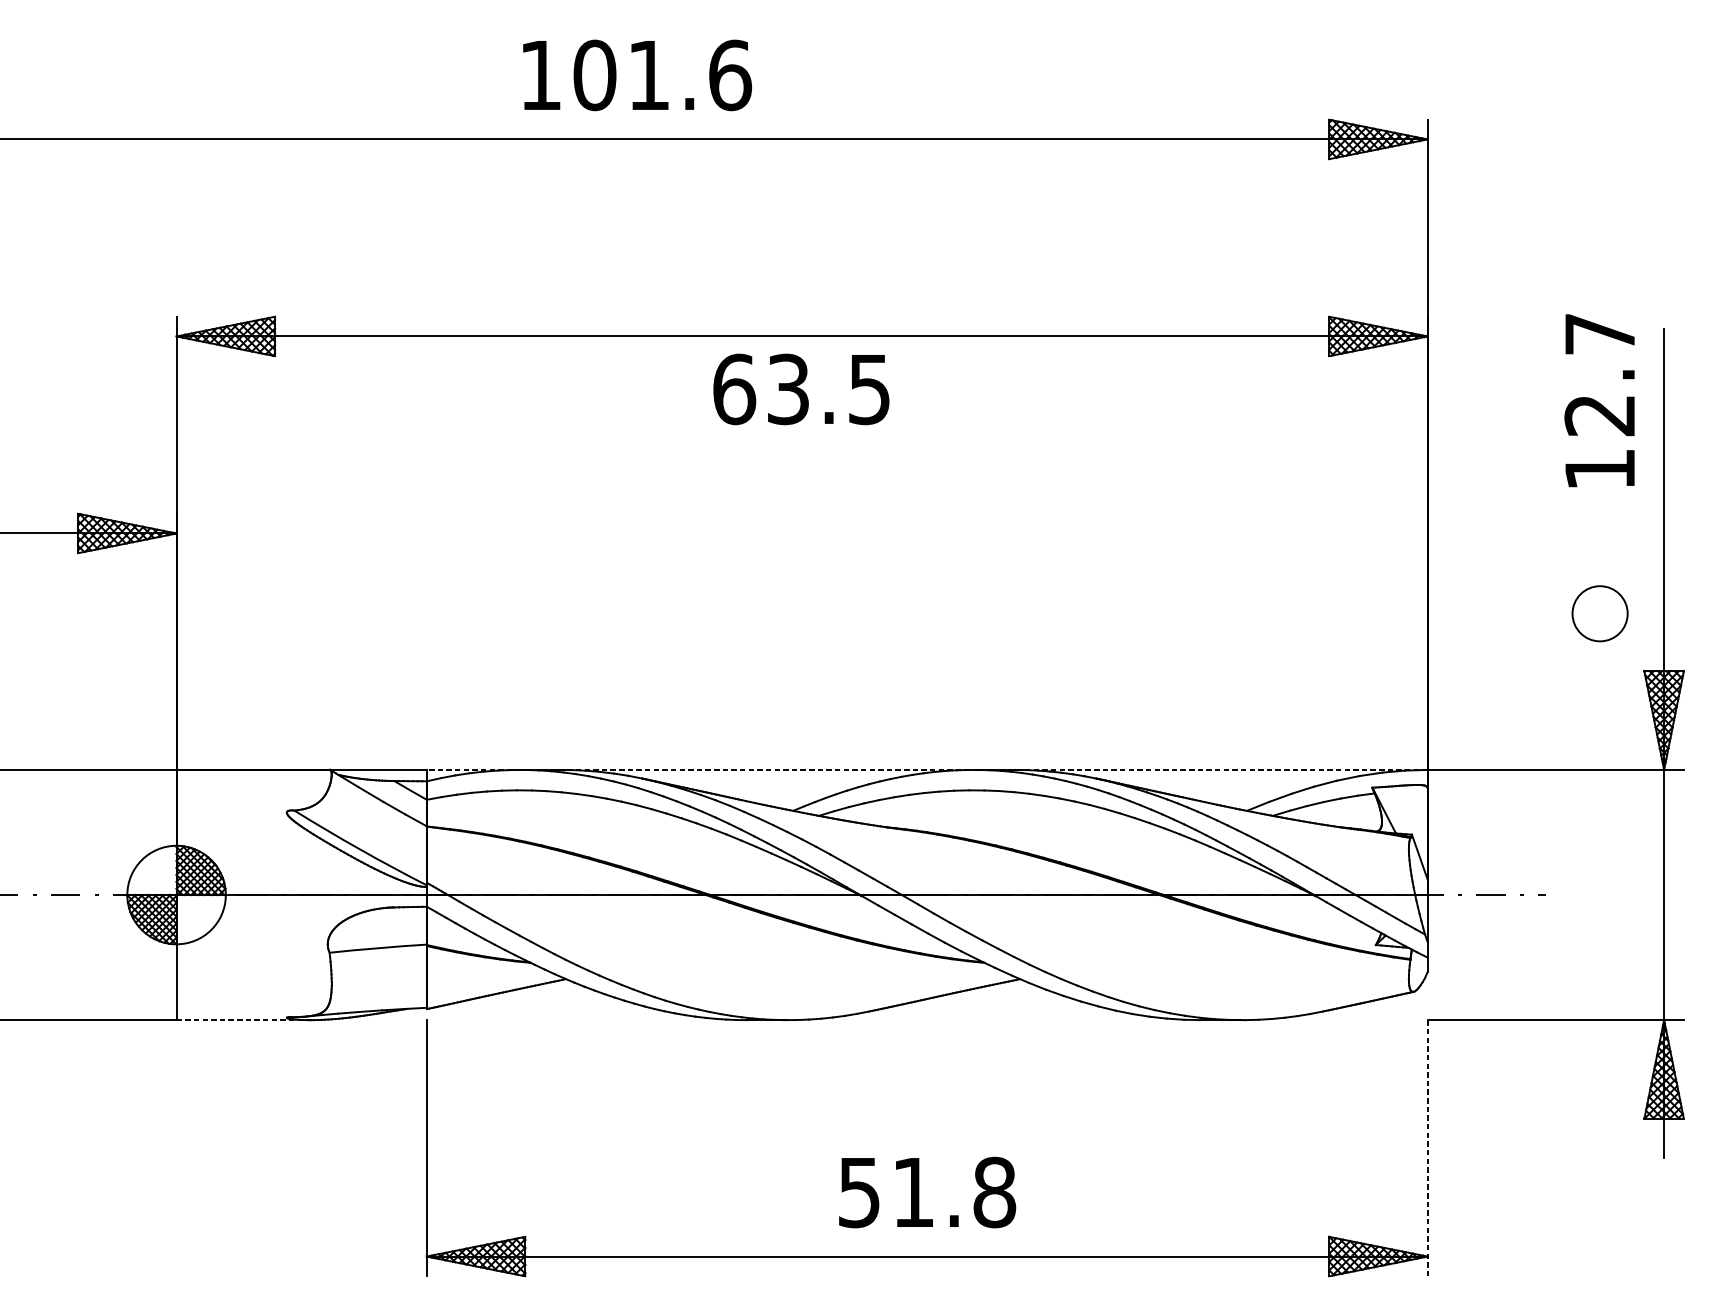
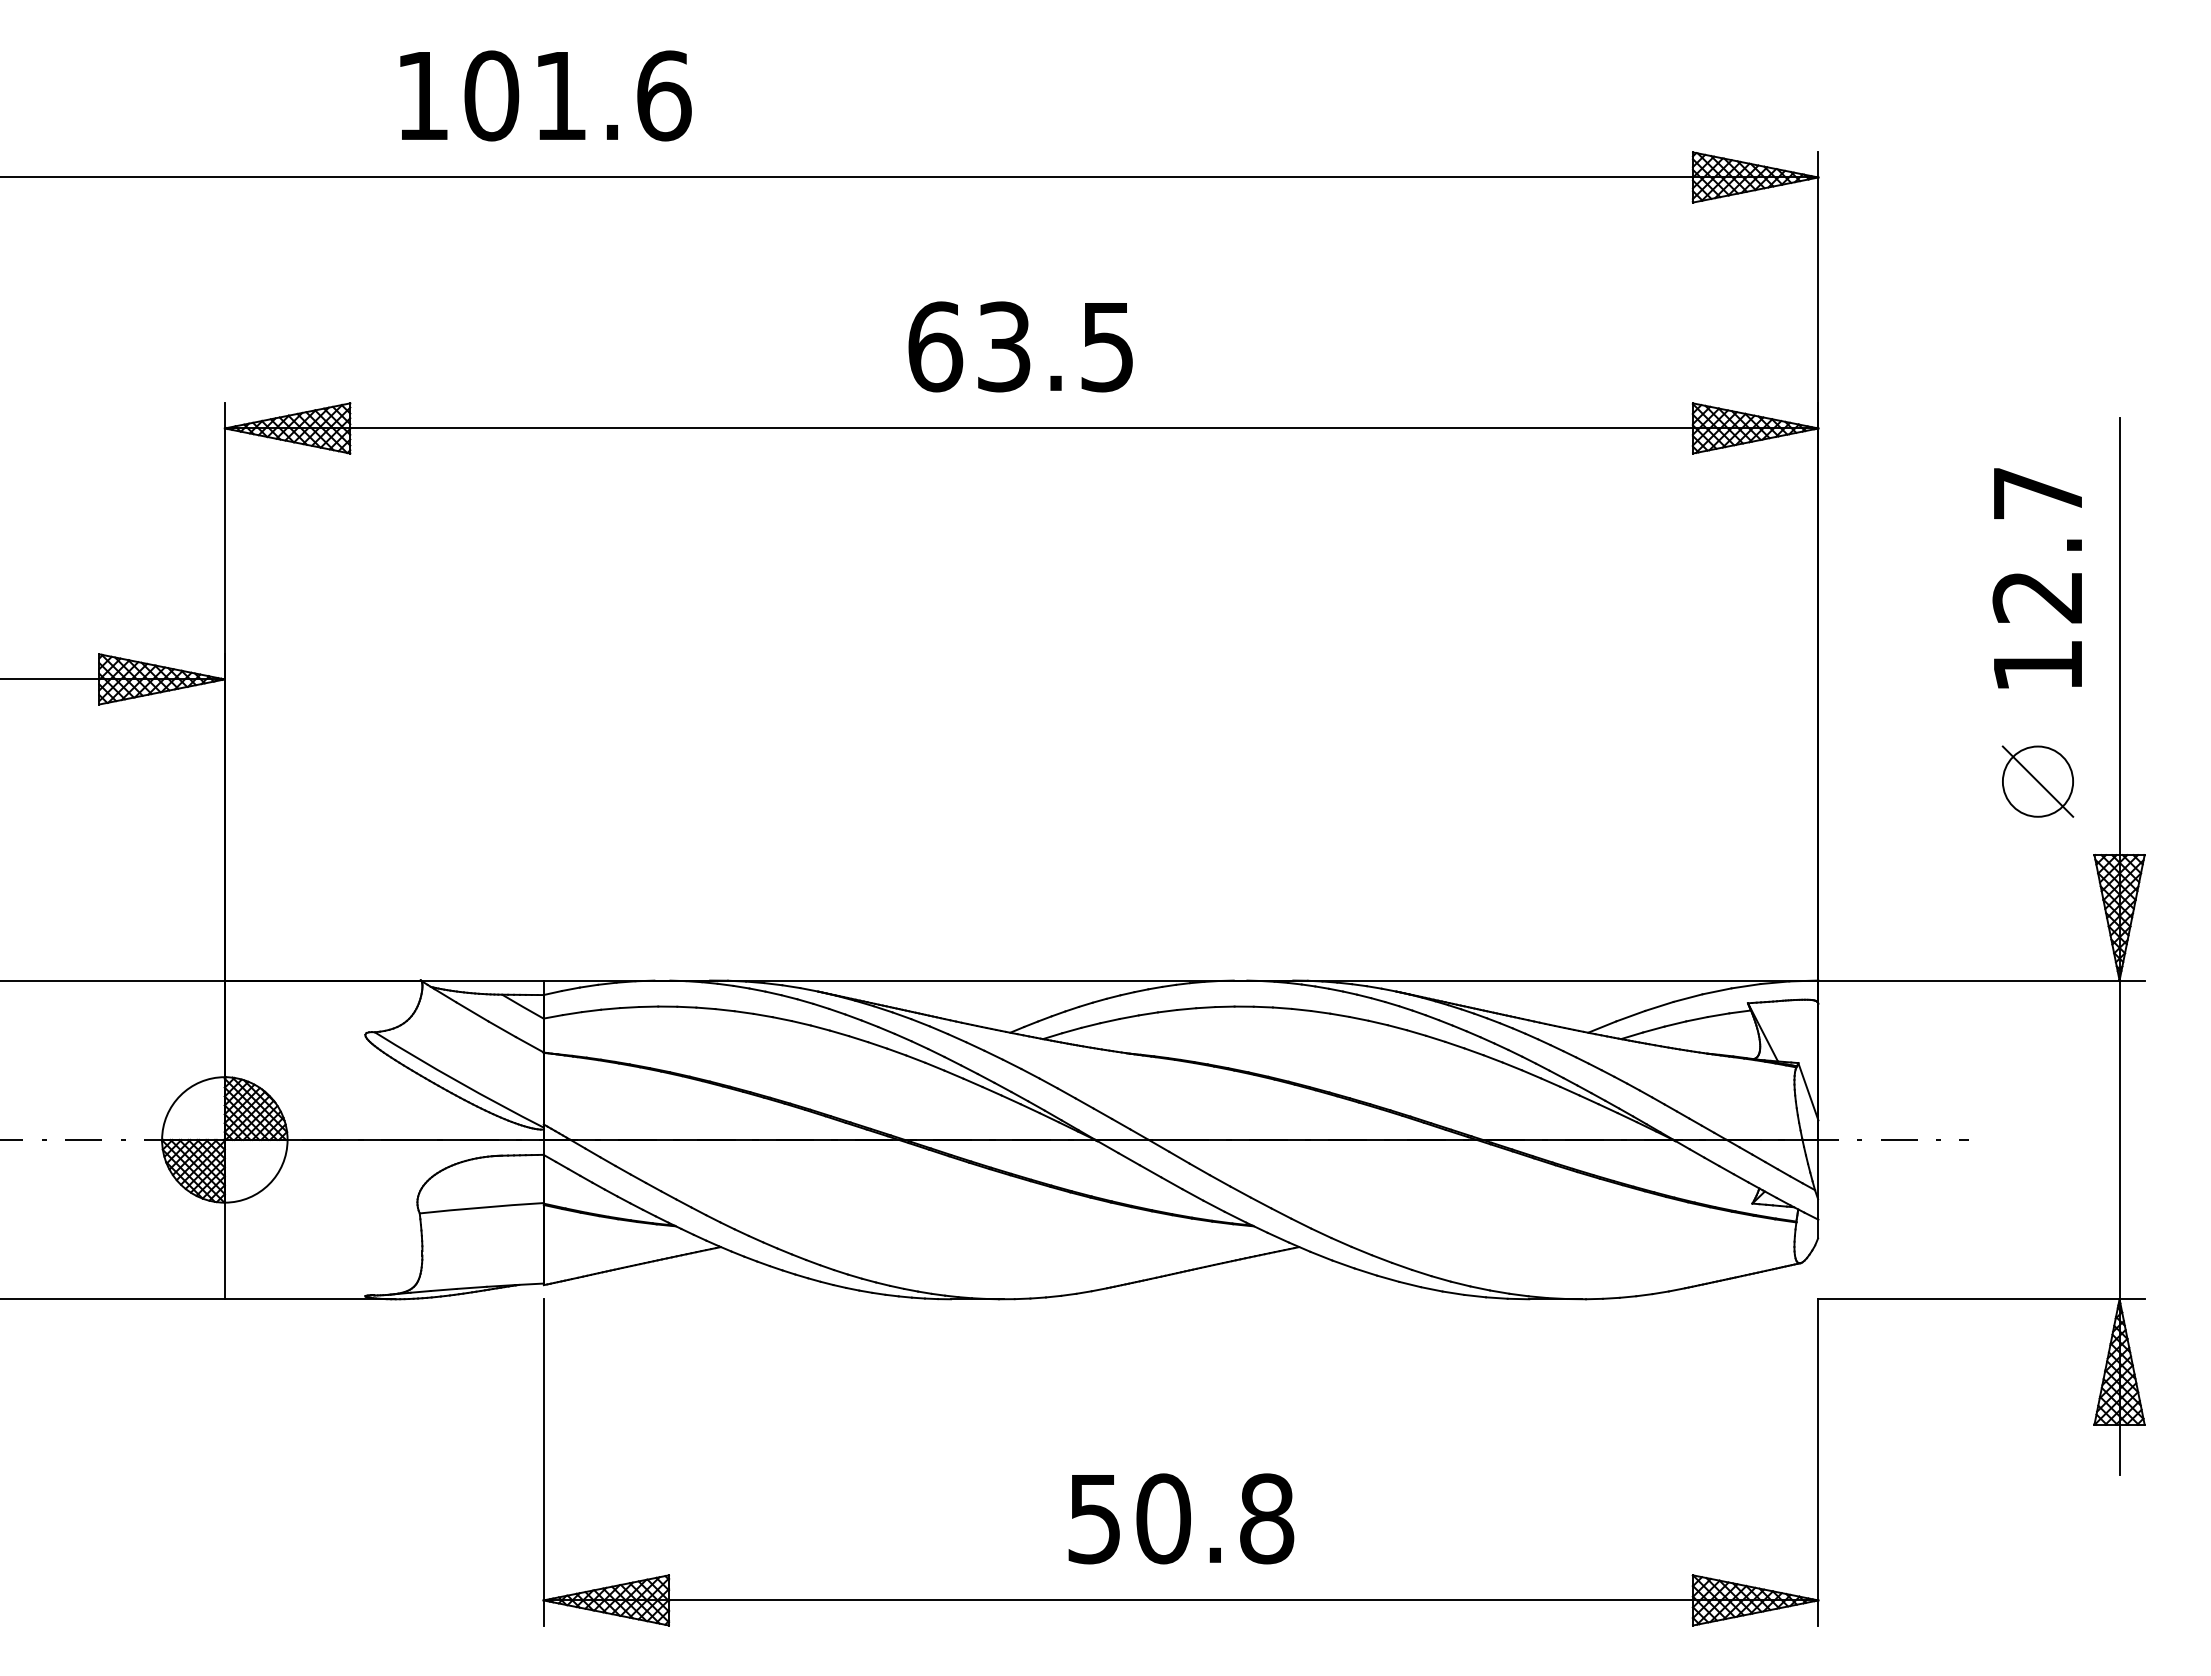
text: (637, 75) -> (545, 95), moved
text: (801, 389) -> (1020, 346), moved
text: (1598, 400) -> (2036, 578), moved
line: (1599, 613) -> (2037, 781), added
line: (926, 769) -> (1180, 980), dashed -> solid
line: (243, 1020) -> (310, 1299), dashed -> solid
line: (1427, 1147) -> (1818, 1461), dashed -> solid
text: (913, 1192) -> (1163, 1518), 51.8 -> 50.8

